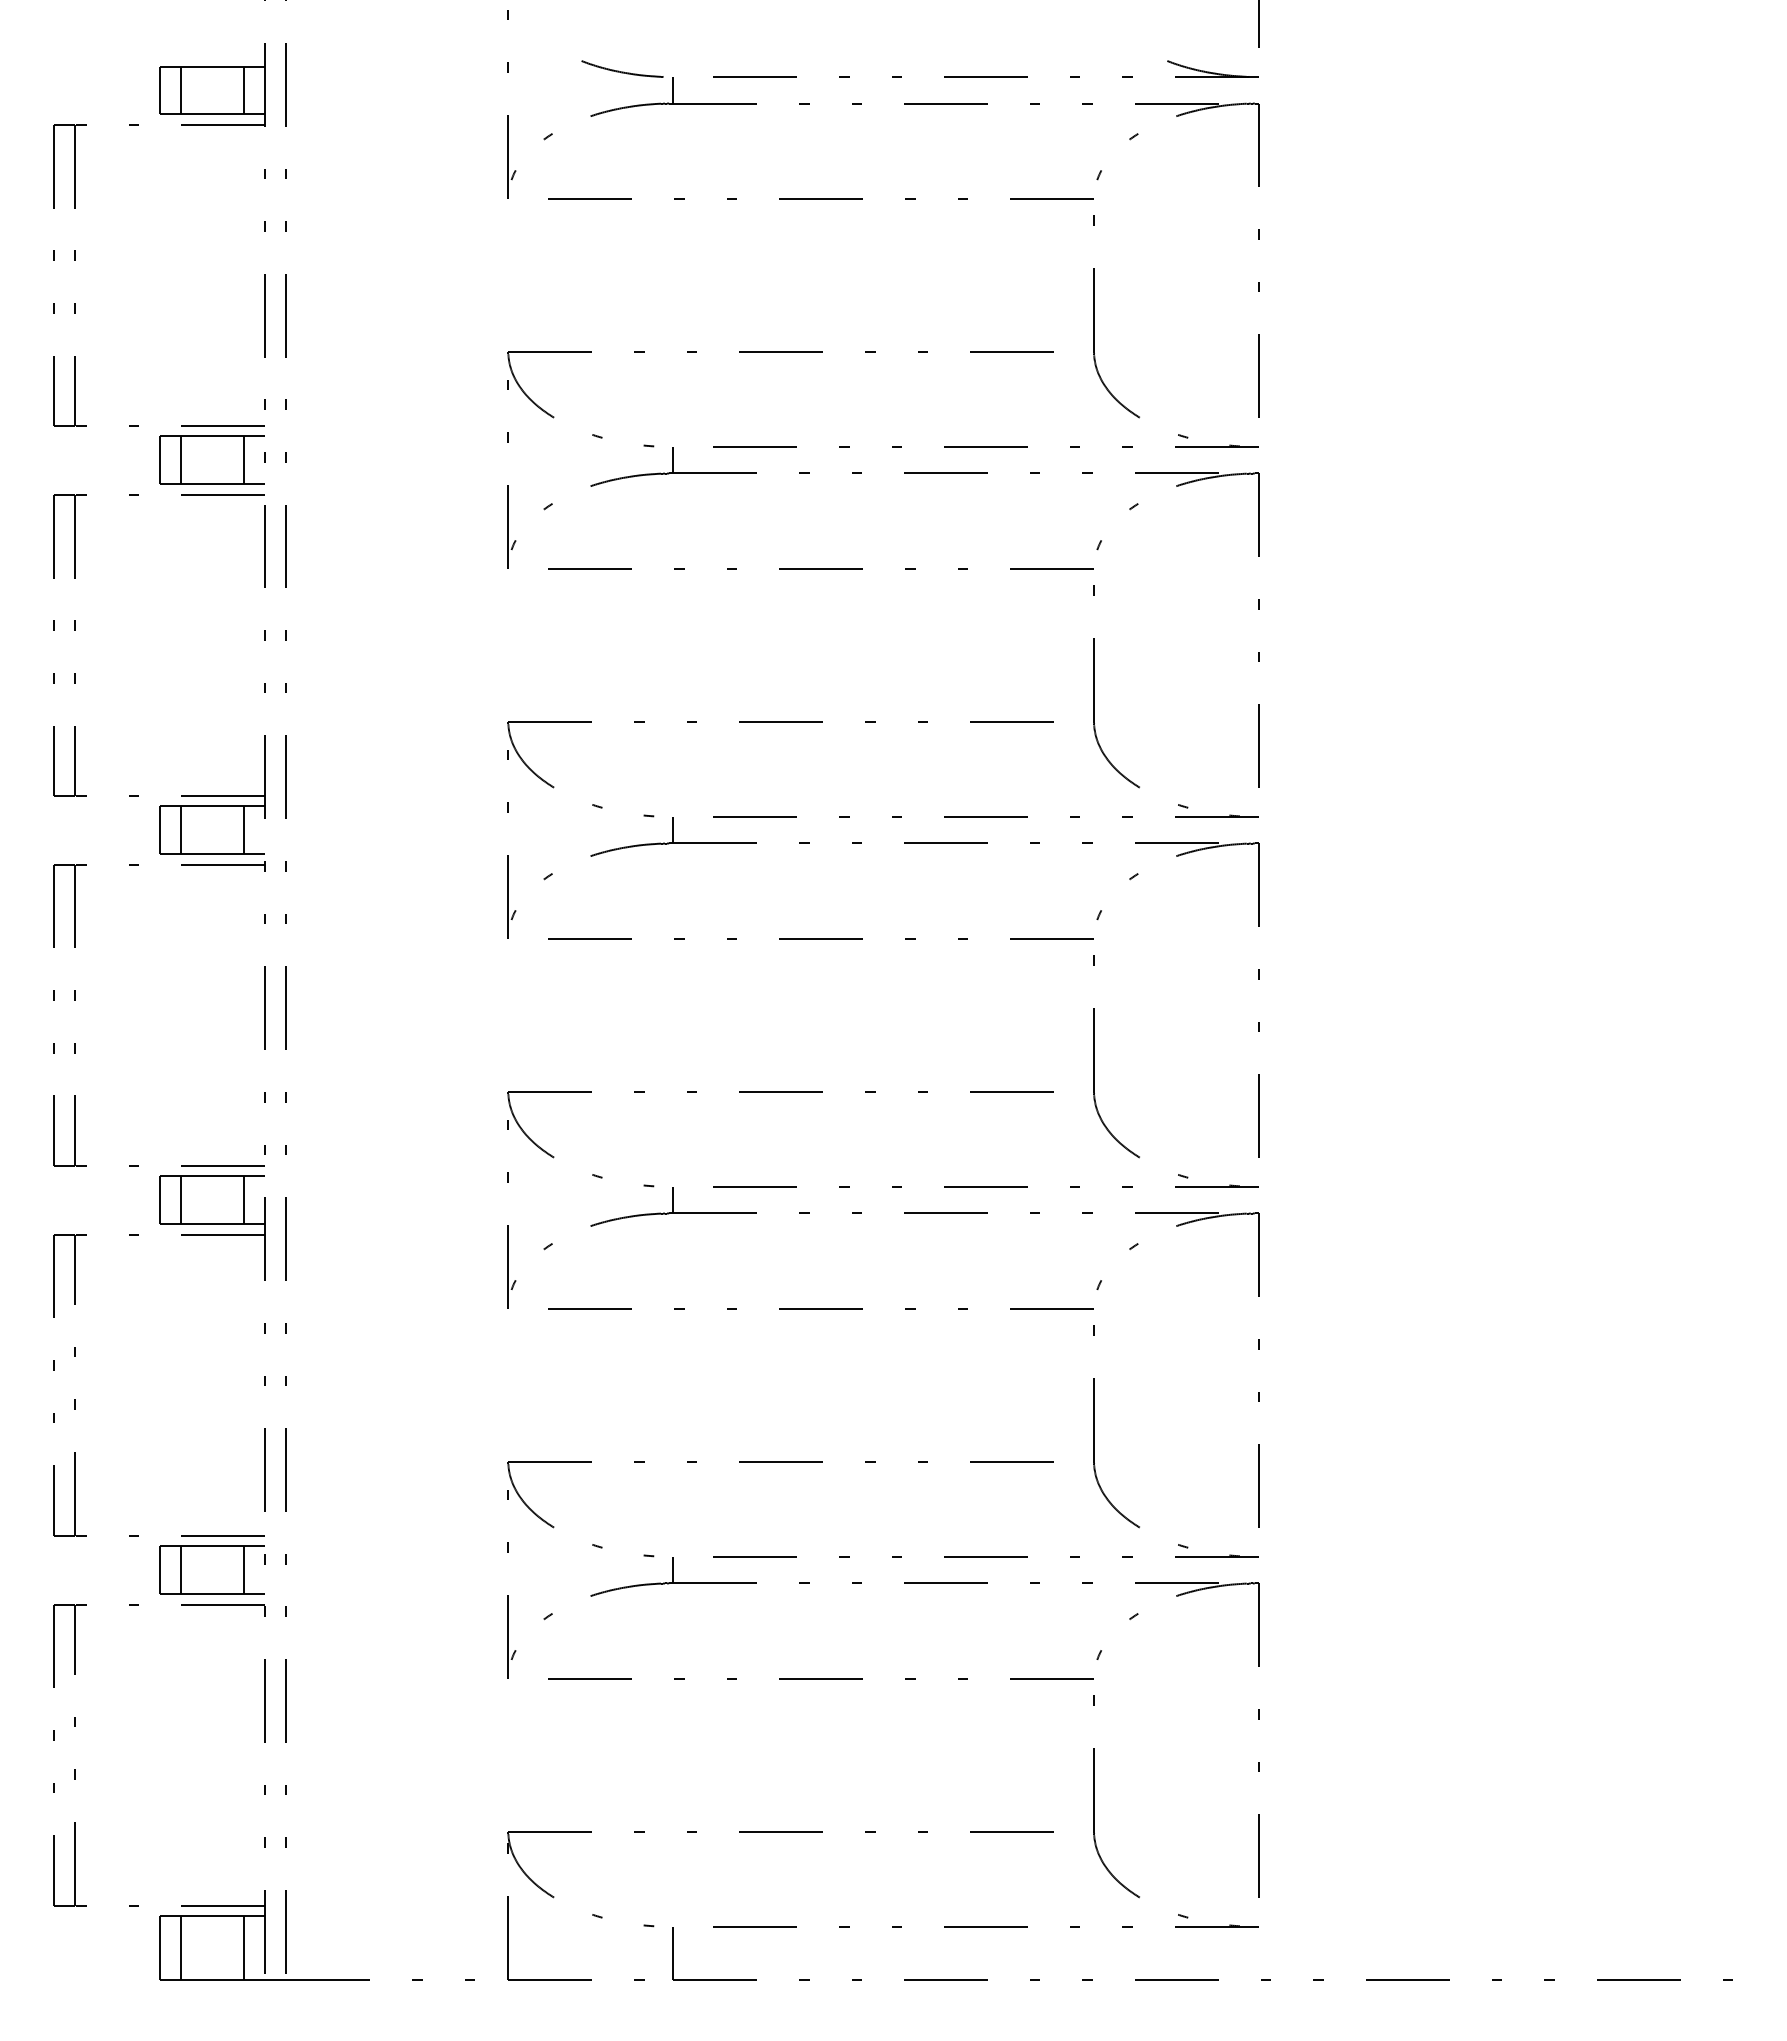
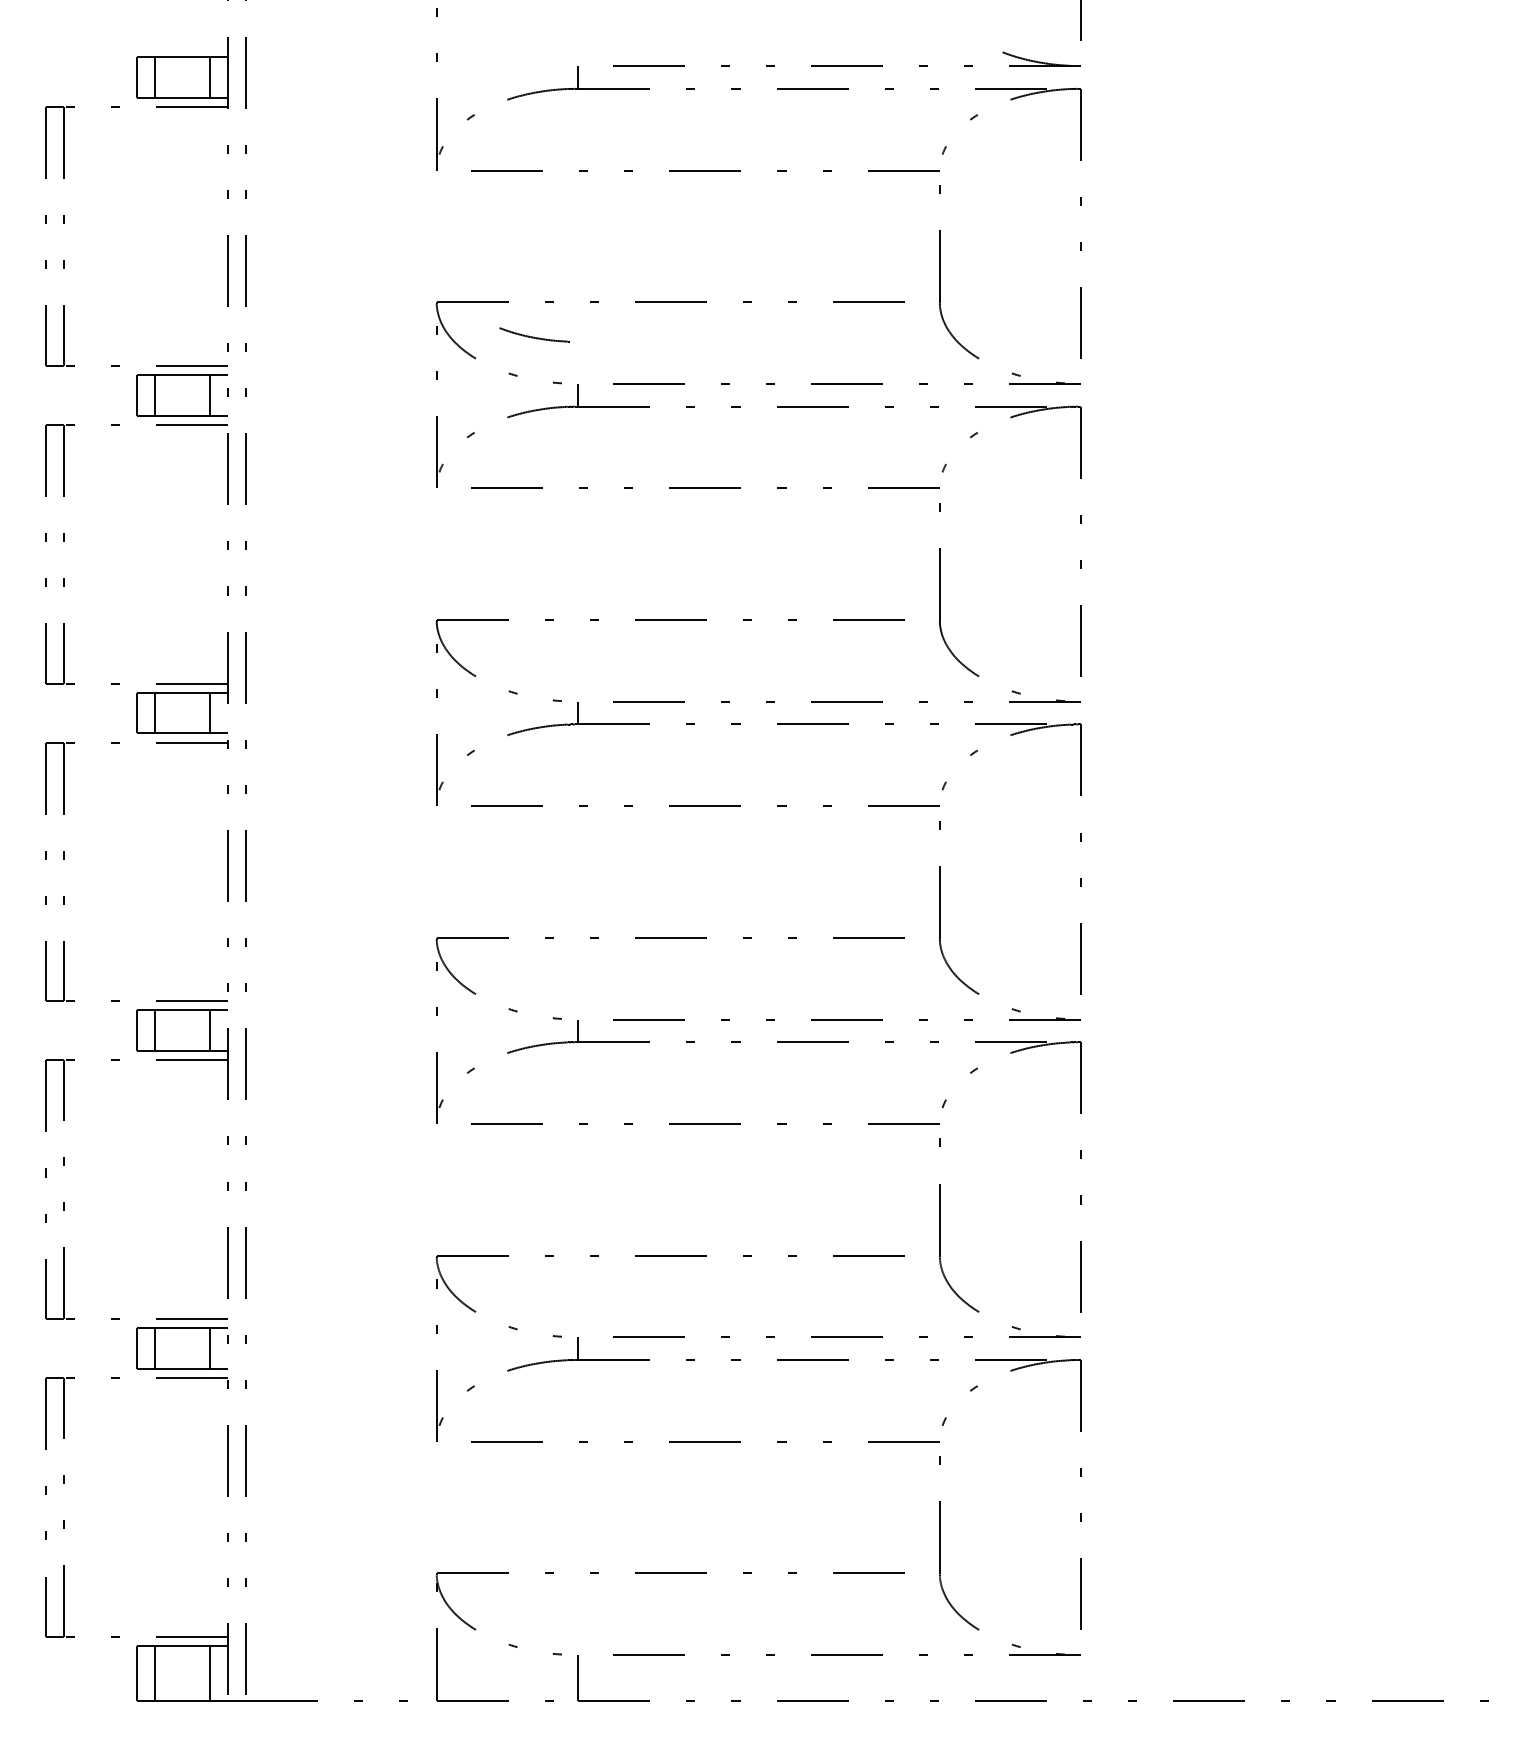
curve: (622, 71) -> (534, 337), moved

